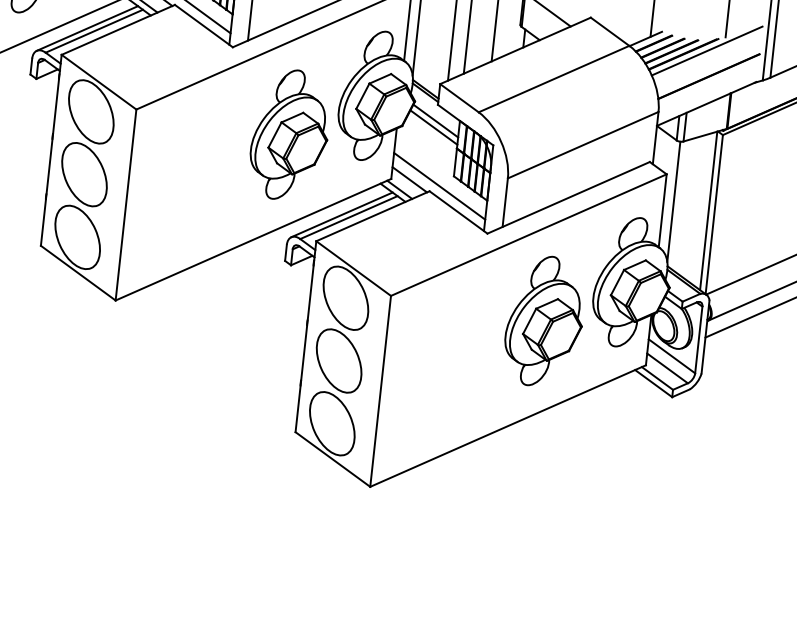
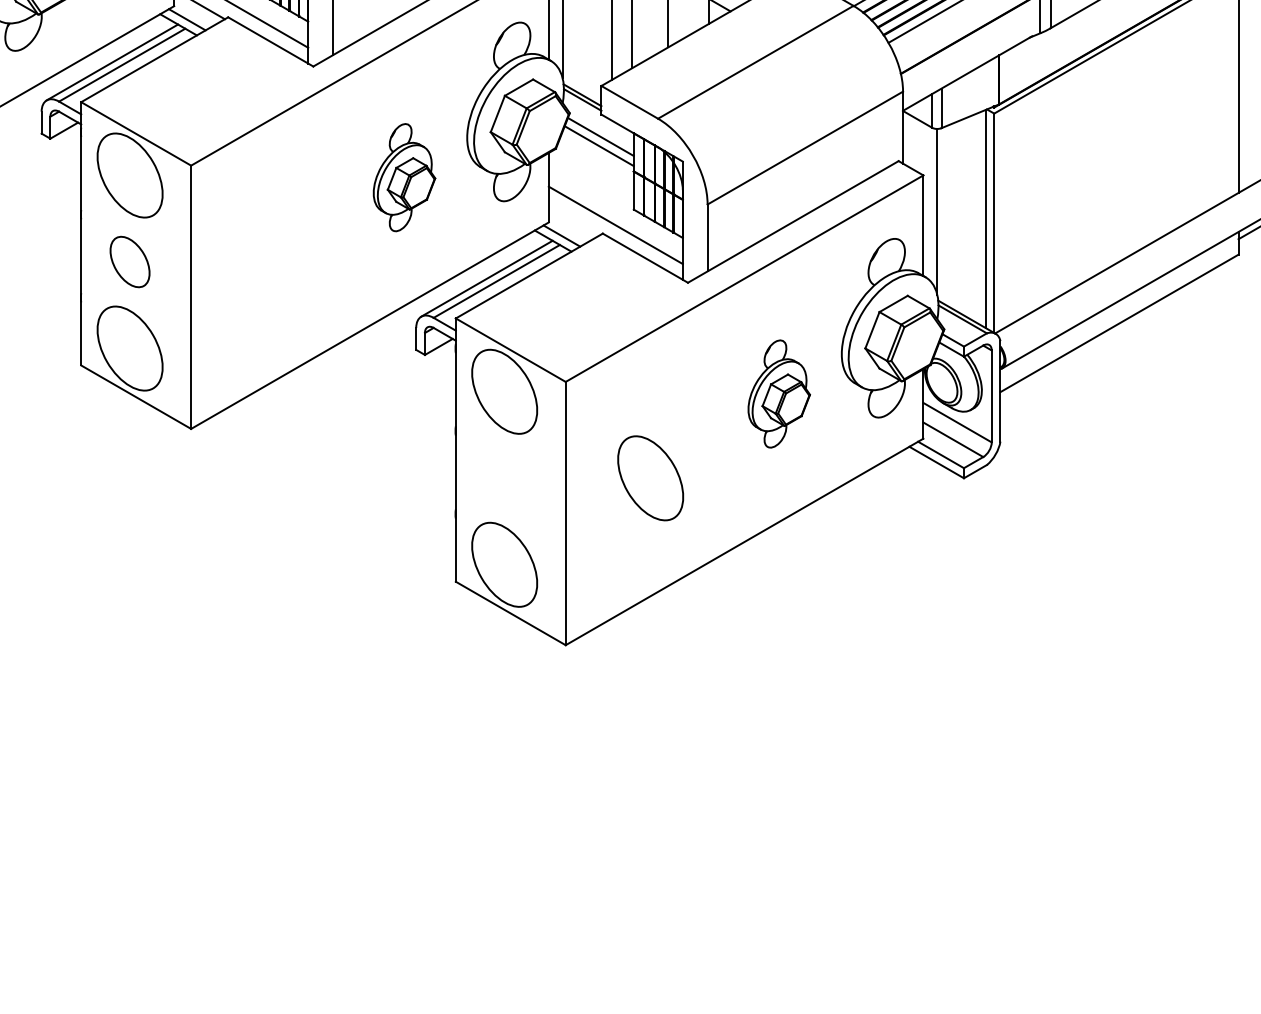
part: (290, 134) -> (404, 177), size x0.6
part: (84, 174) -> (129, 261), size x0.6
line: (409, 179) -> (573, 220), removed
part: (545, 321) -> (779, 393), size x0.6
part: (338, 361) -> (650, 478), moved

